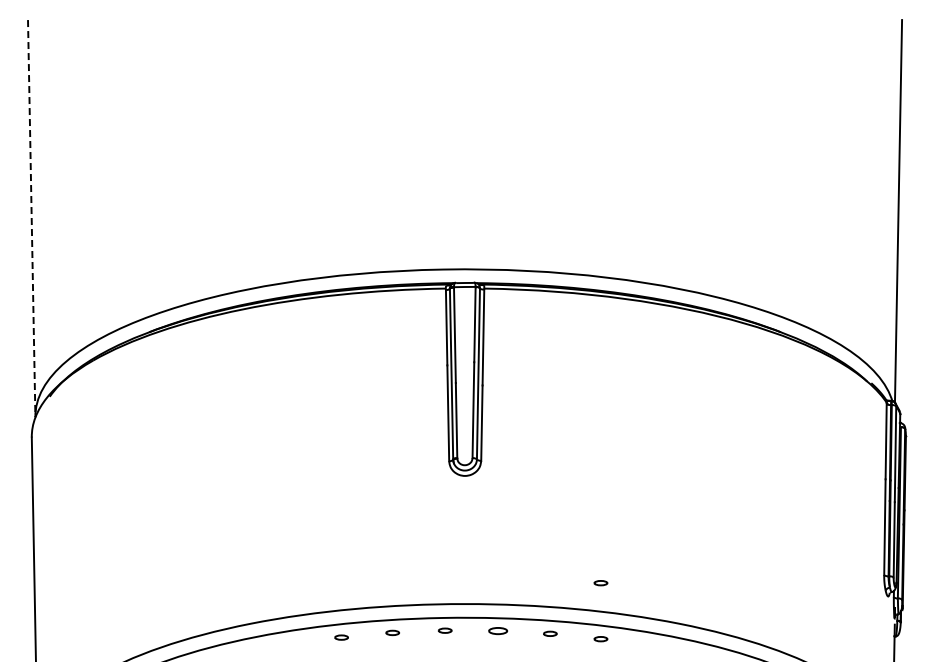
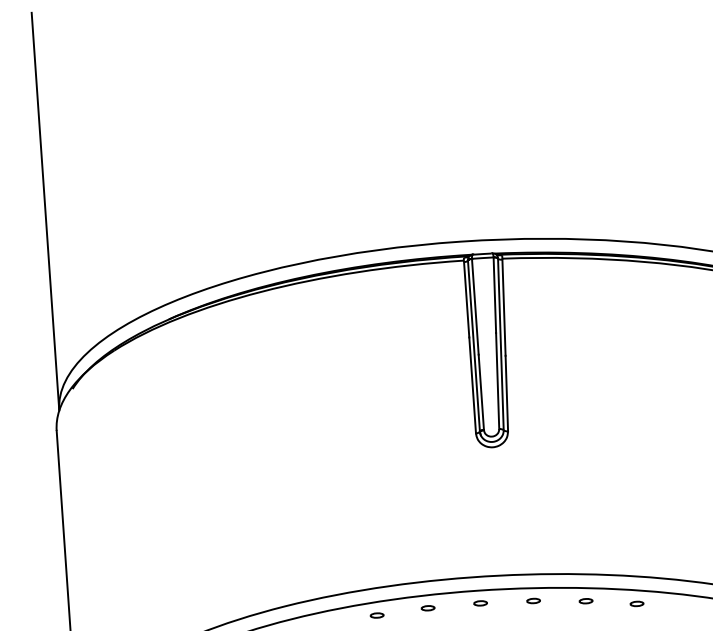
line: (31, 218) -> (45, 211), dashed -> solid
part: (600, 583) -> (633, 548), removed
part: (497, 630) -> (532, 600), size x0.71

